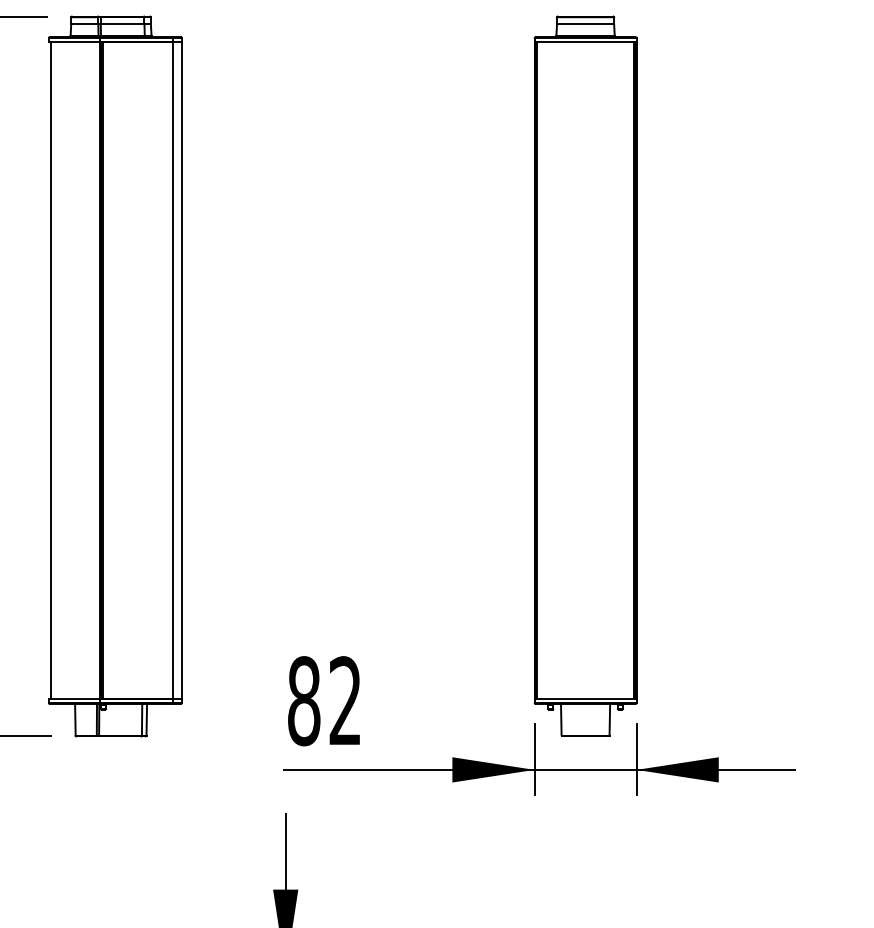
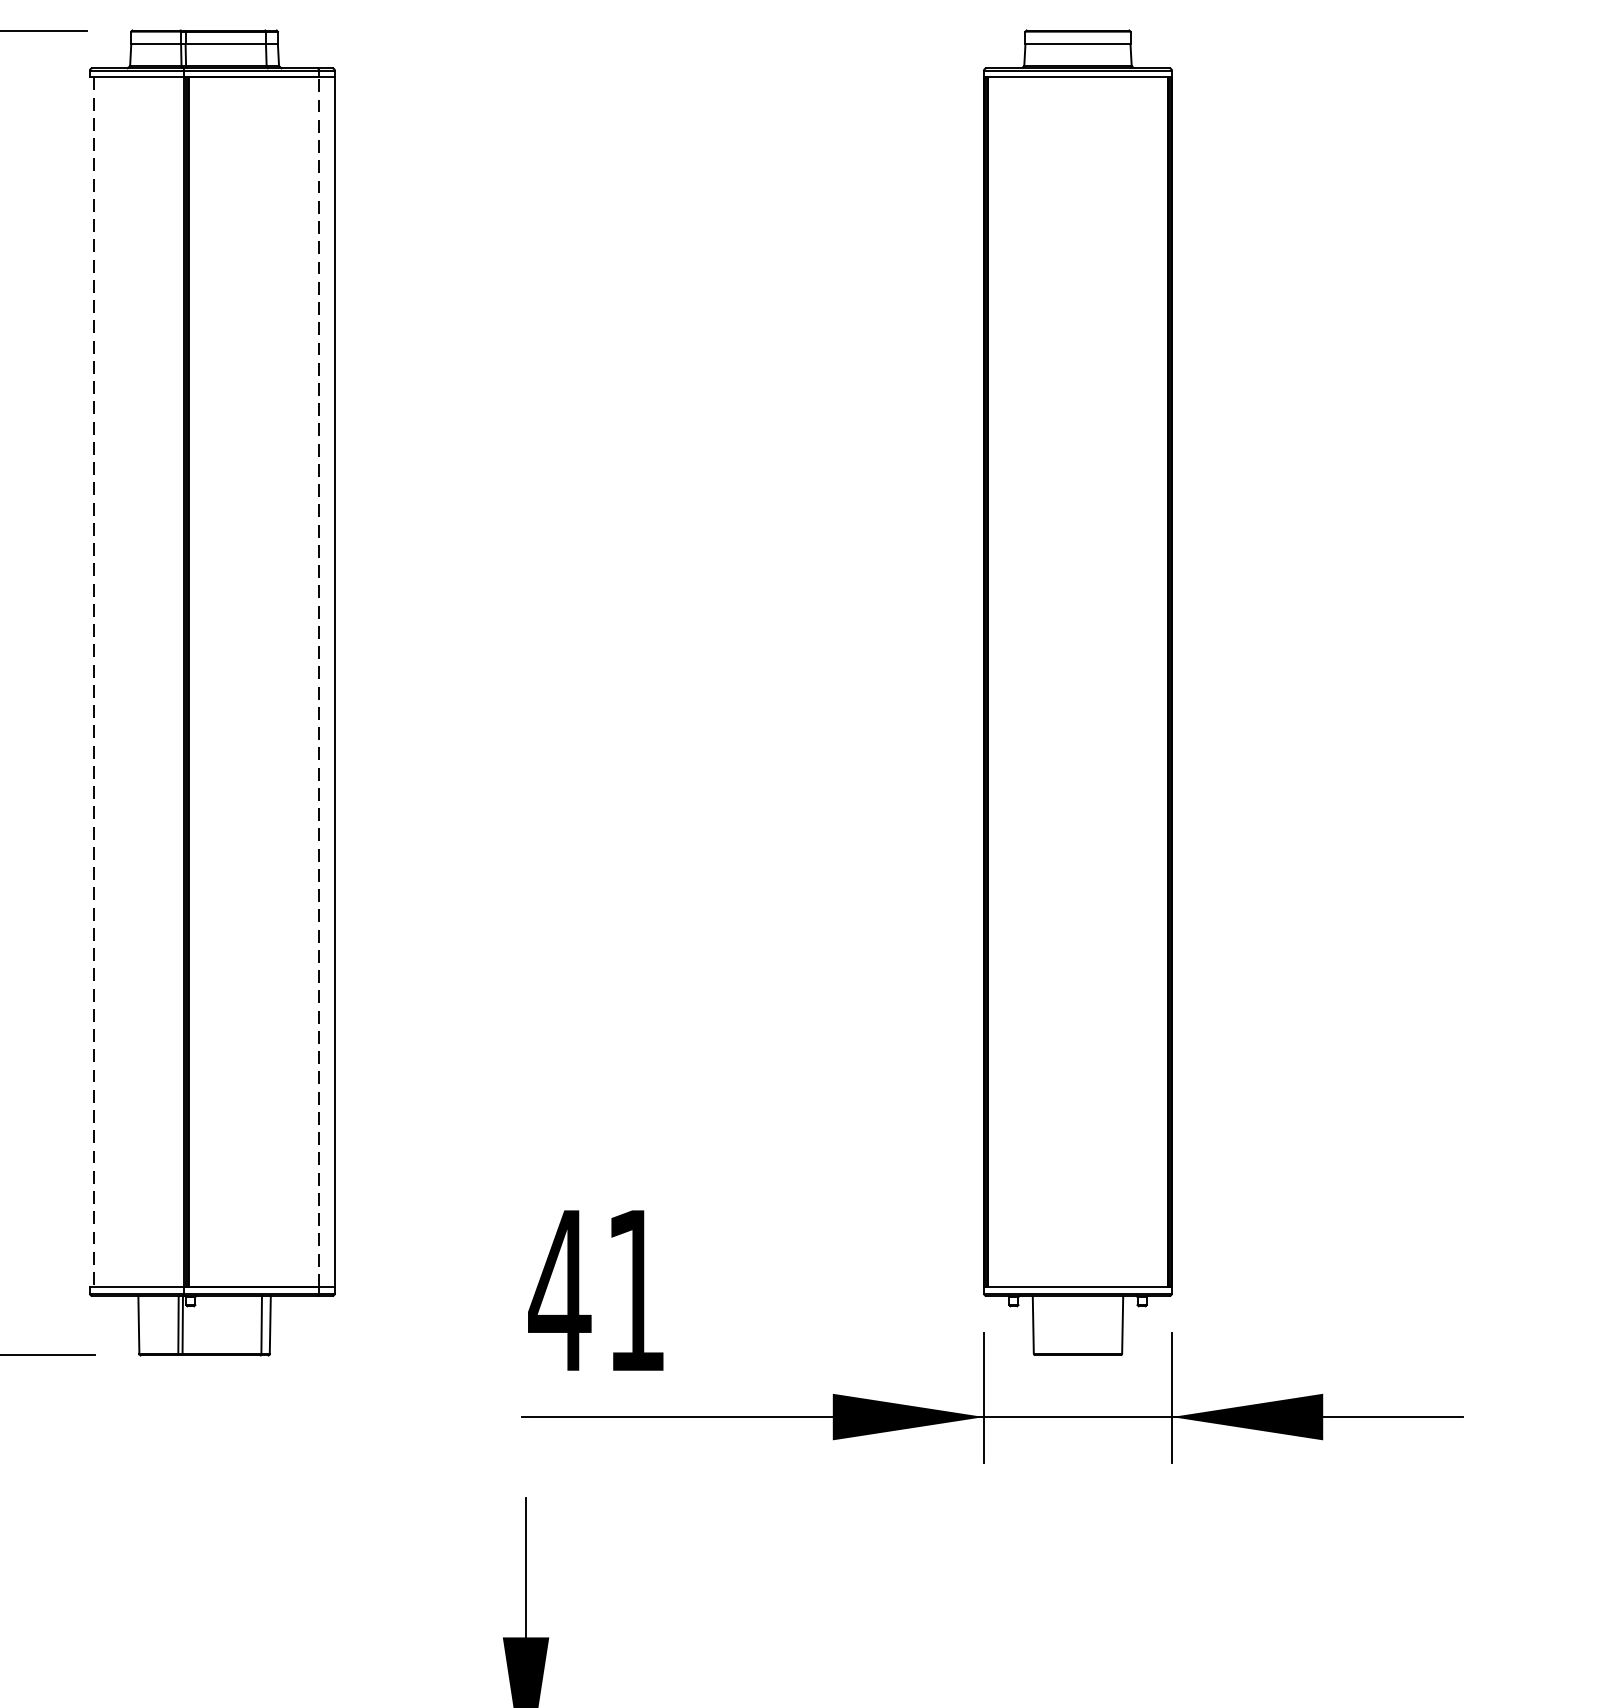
line: (173, 370) -> (319, 681), solid -> dashed
line: (50, 371) -> (93, 683), solid -> dashed
text: (323, 701) -> (595, 1291), 82 -> 41

